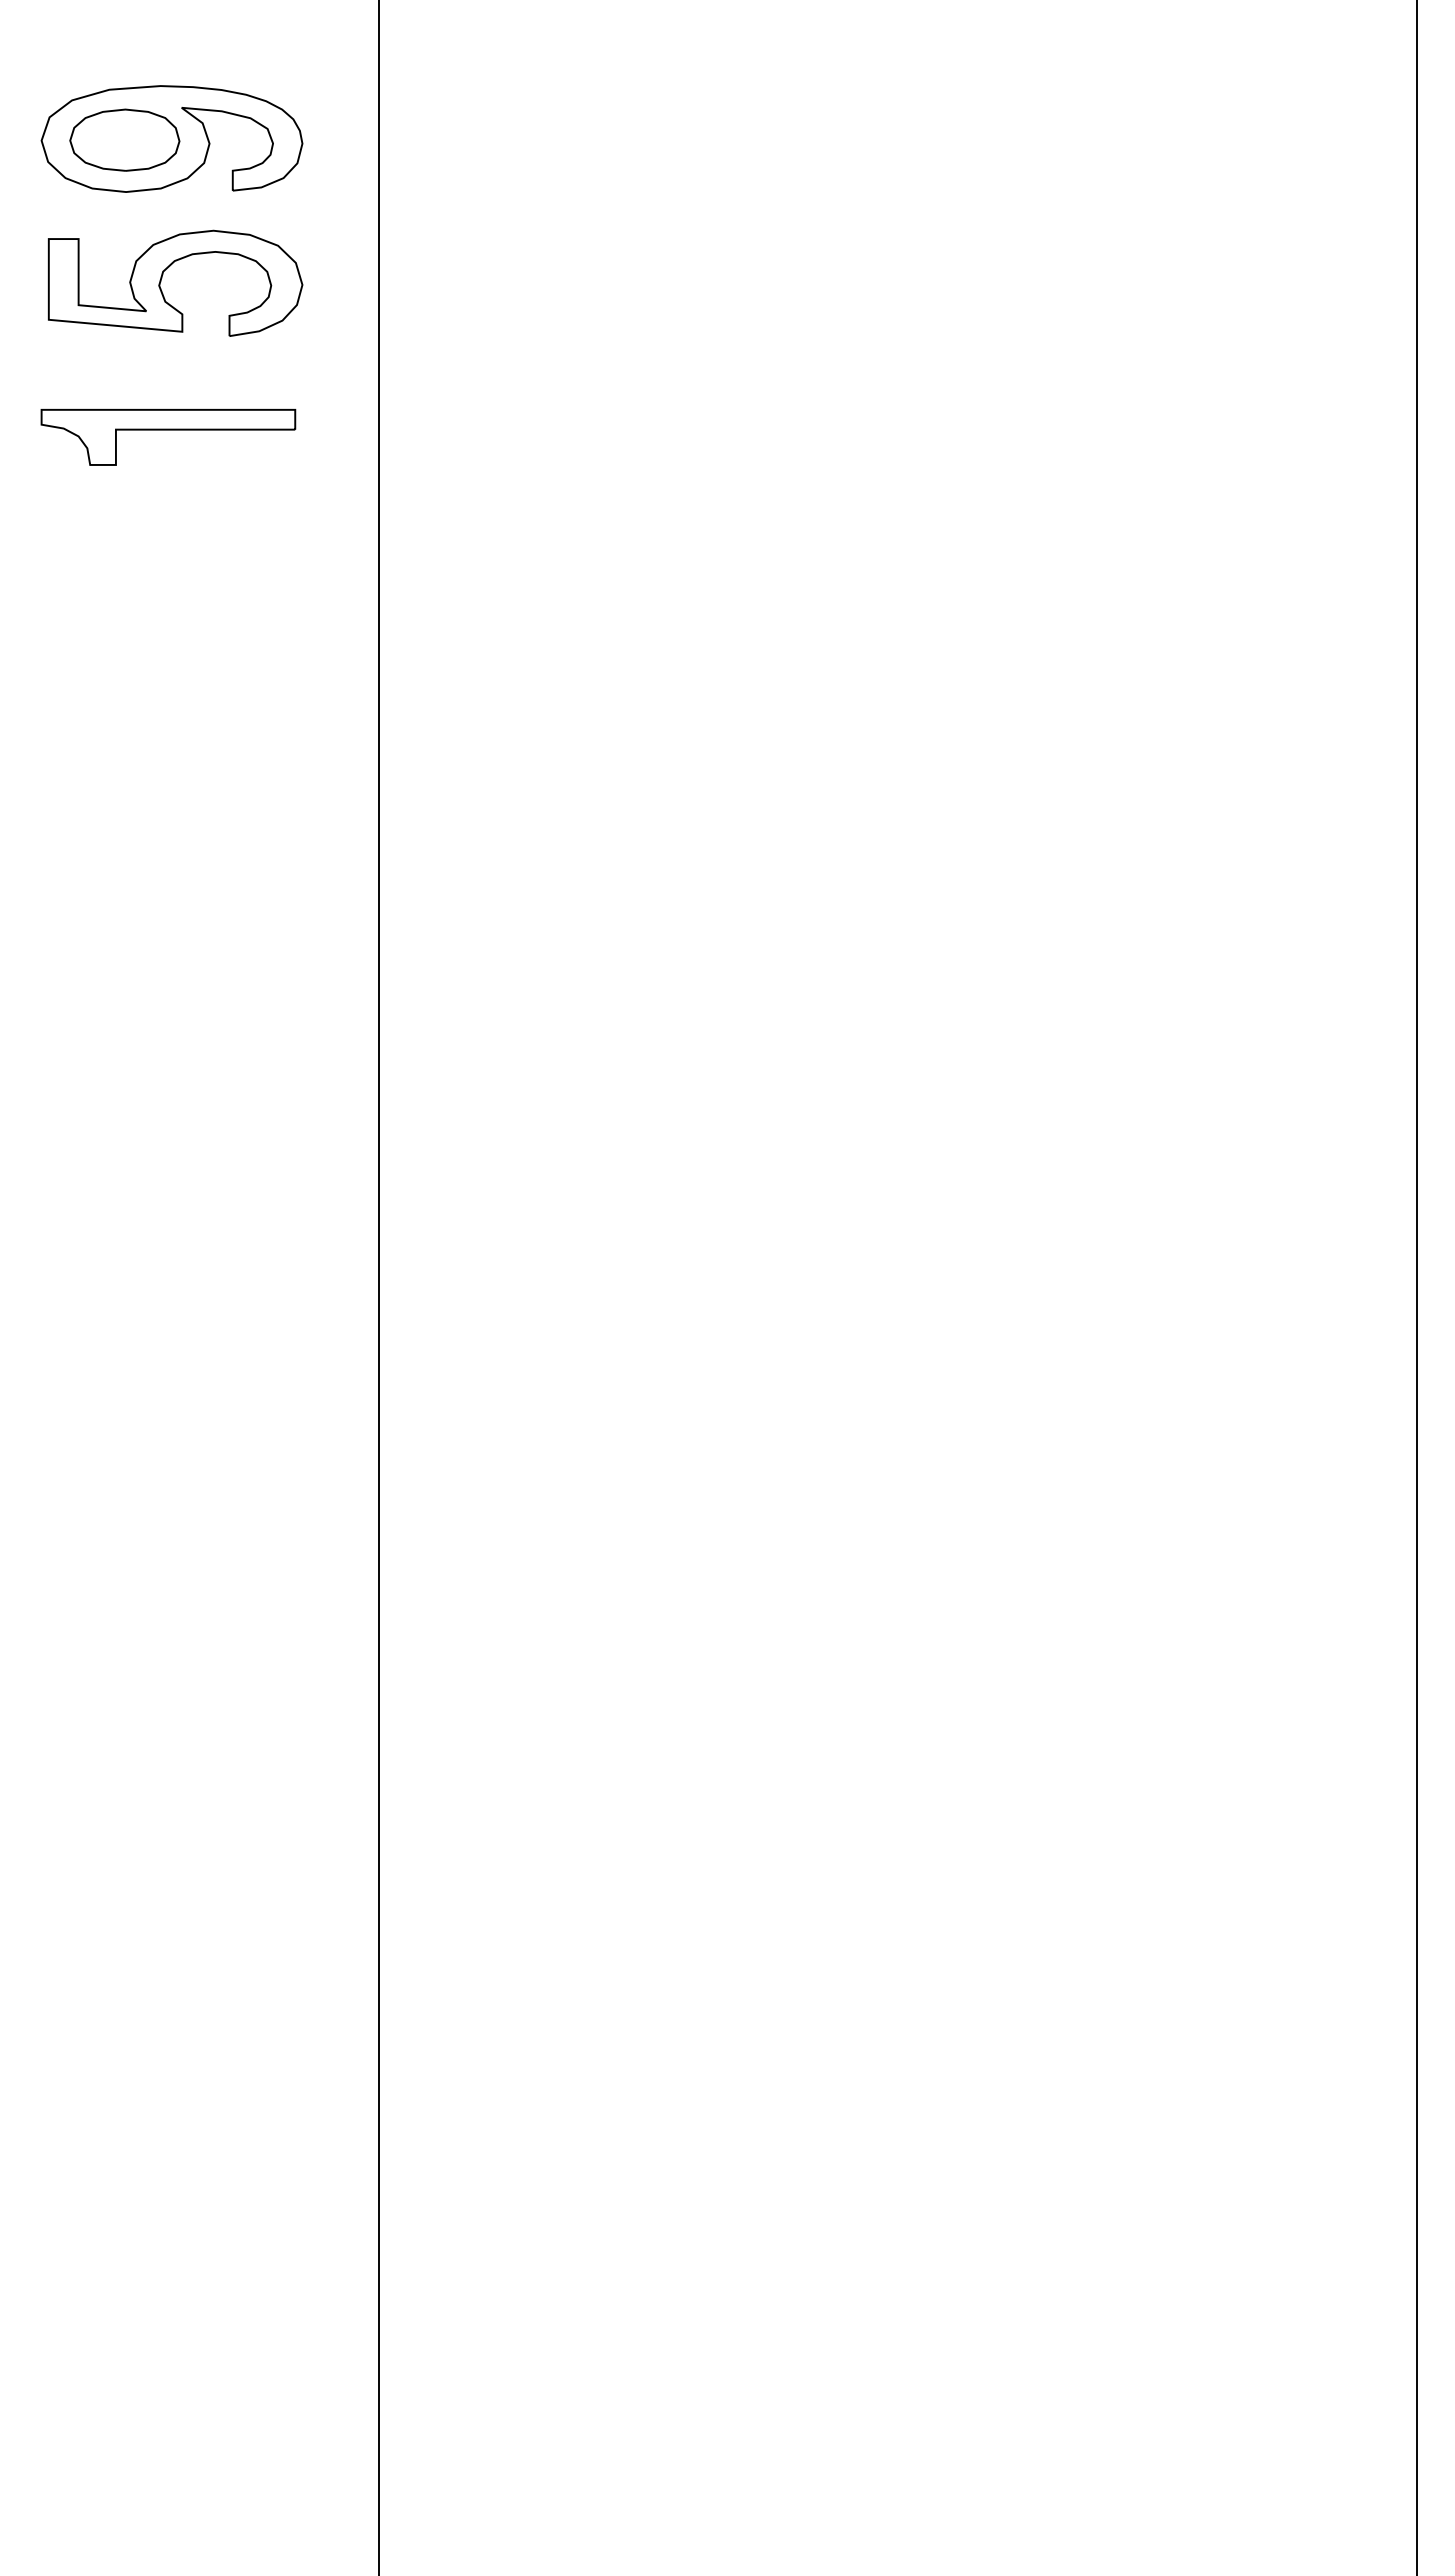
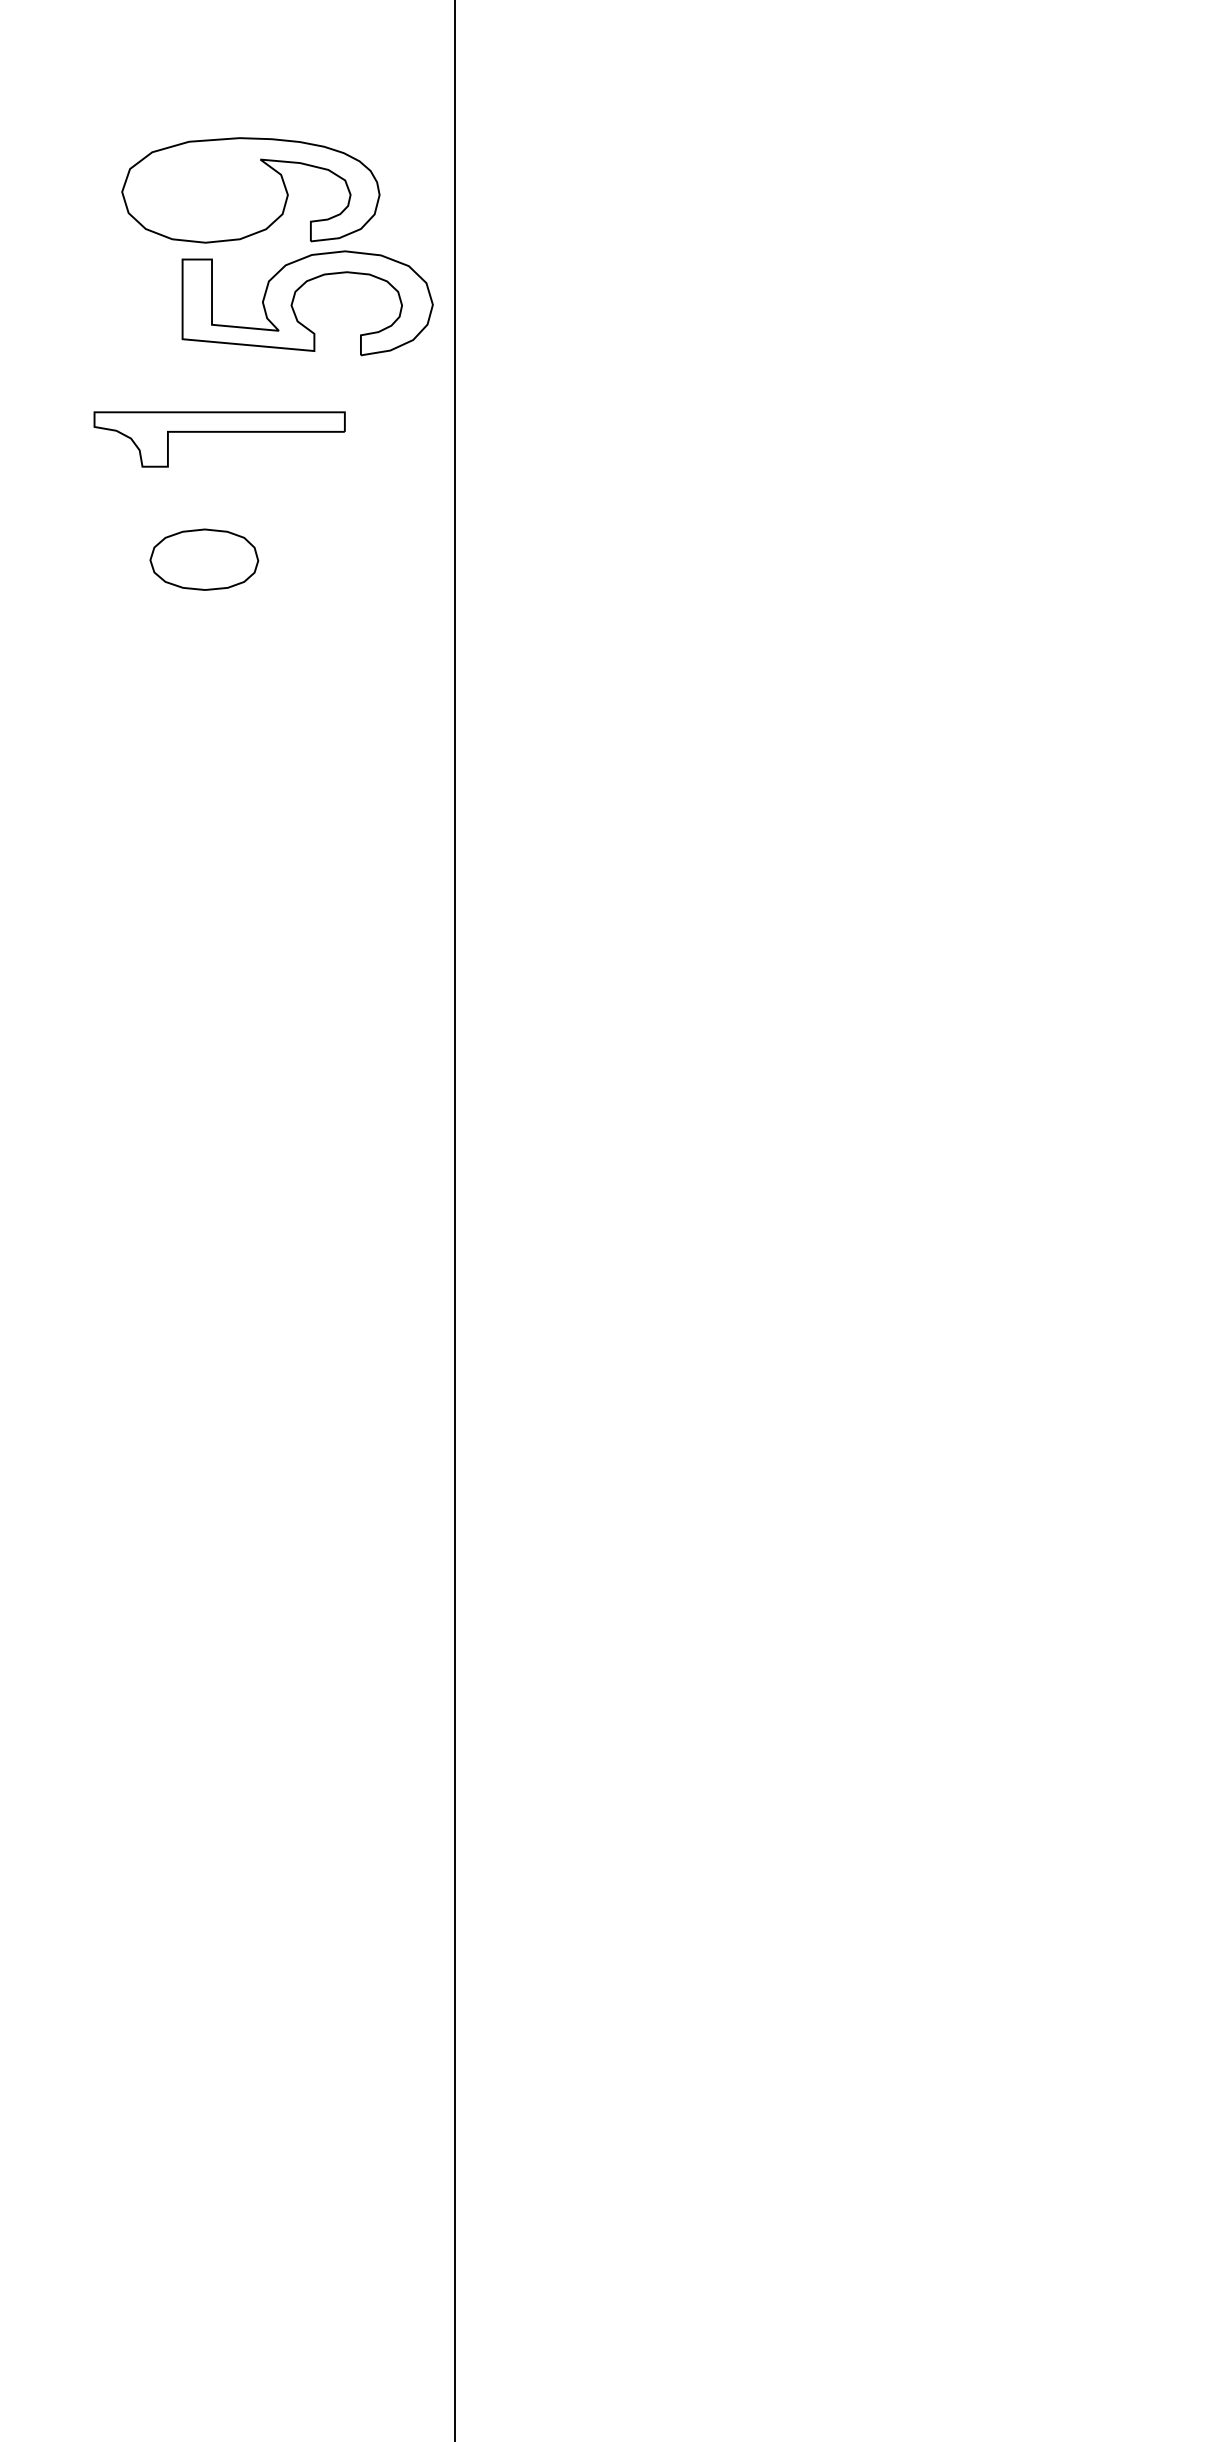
part: (124, 139) -> (203, 559), moved
part: (162, 278) -> (294, 298), moved
part: (168, 430) -> (219, 432), moved

